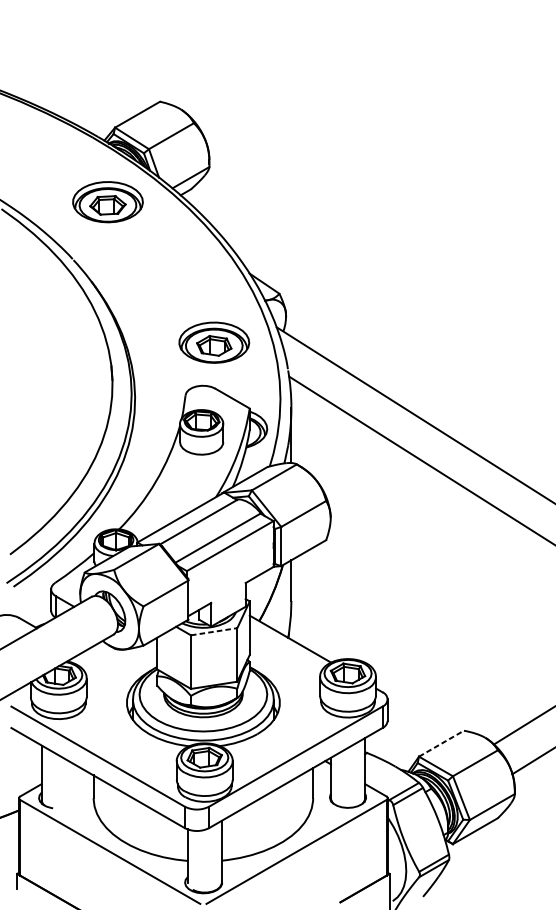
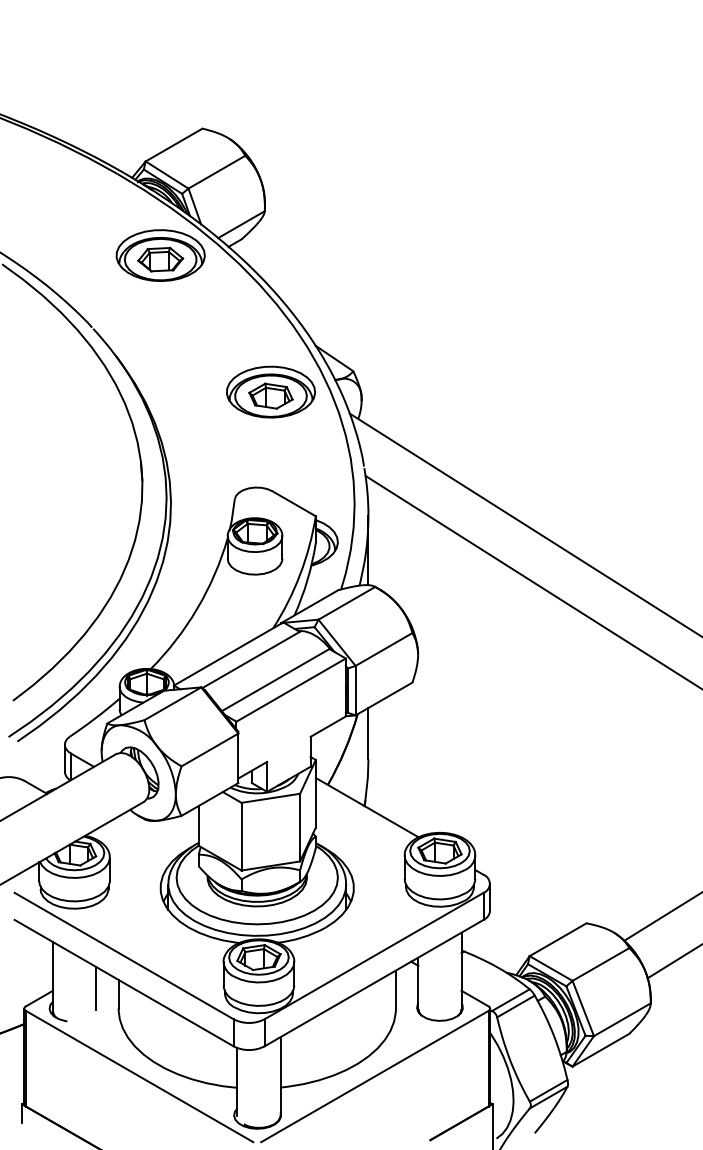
part: (107, 202) -> (160, 255), moved
part: (214, 342) -> (271, 391), moved
line: (213, 631) -> (270, 798), dashed -> solid
line: (441, 743) -> (558, 939), dashed -> solid
line: (76, 781) -> (96, 987), added

